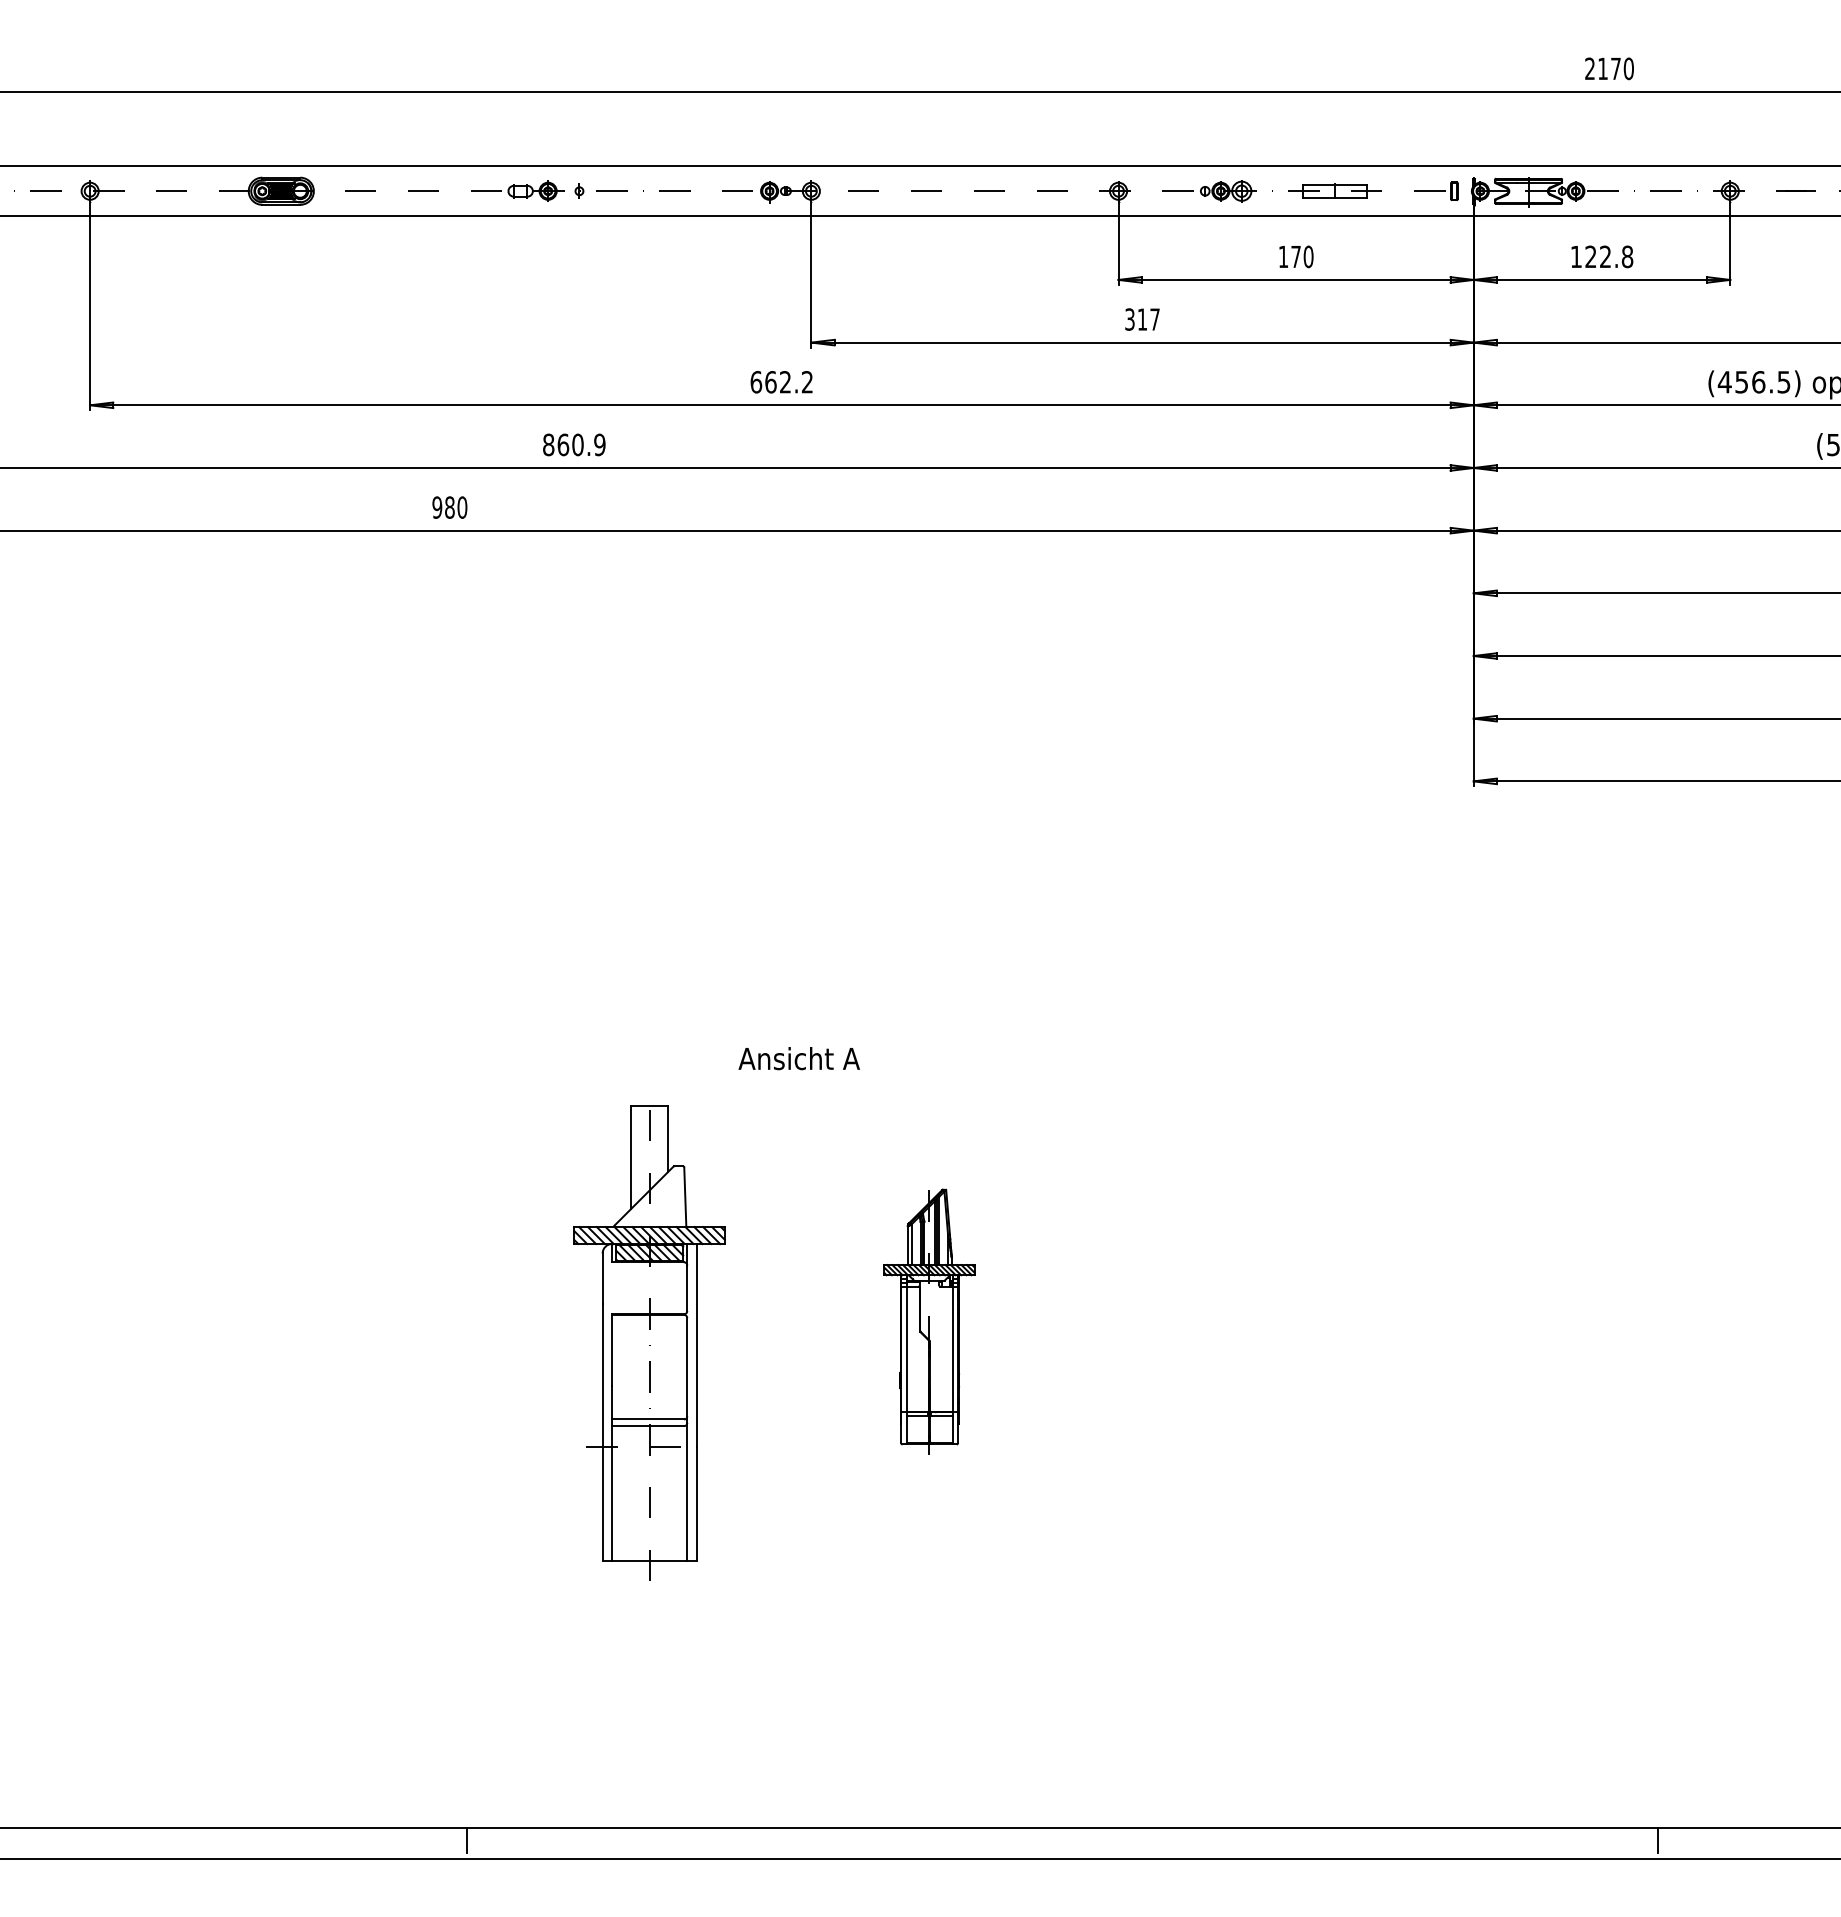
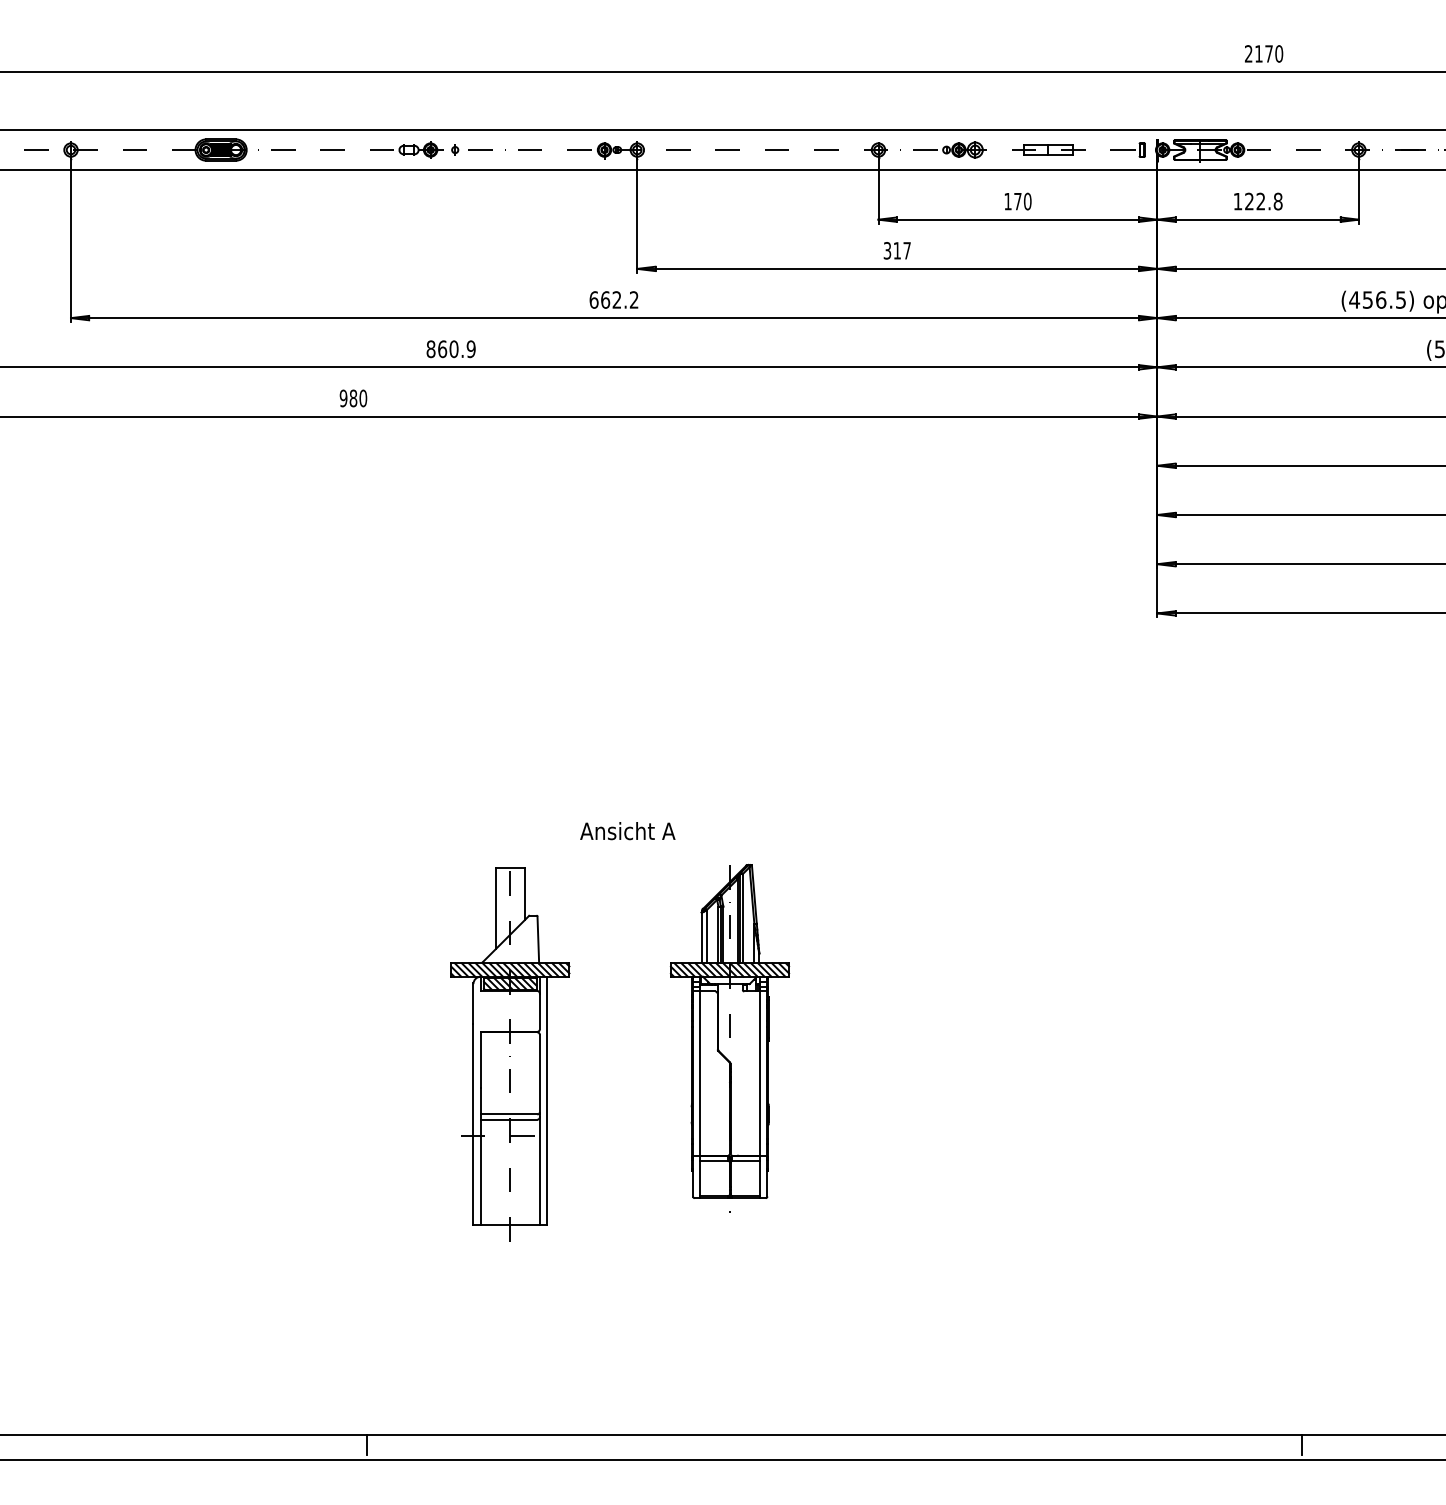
part: (929, 1321) -> (730, 1037), size x1.67

